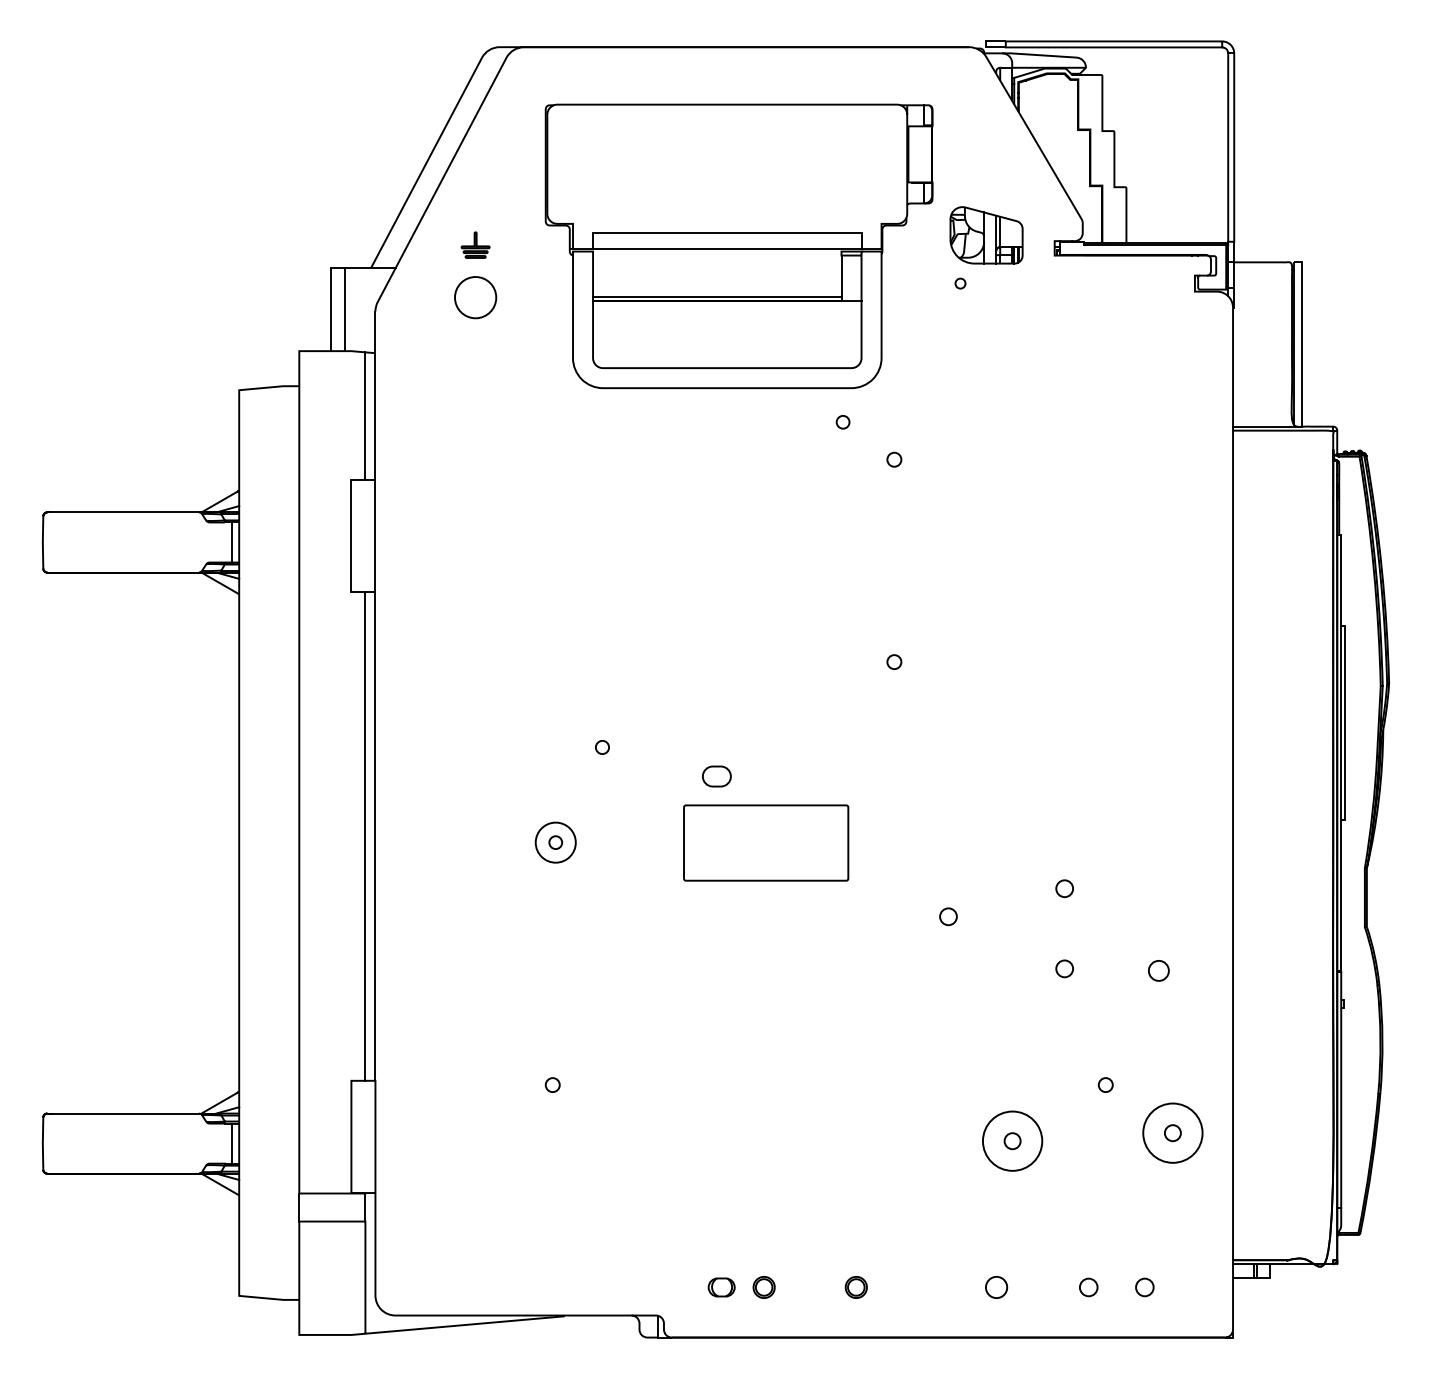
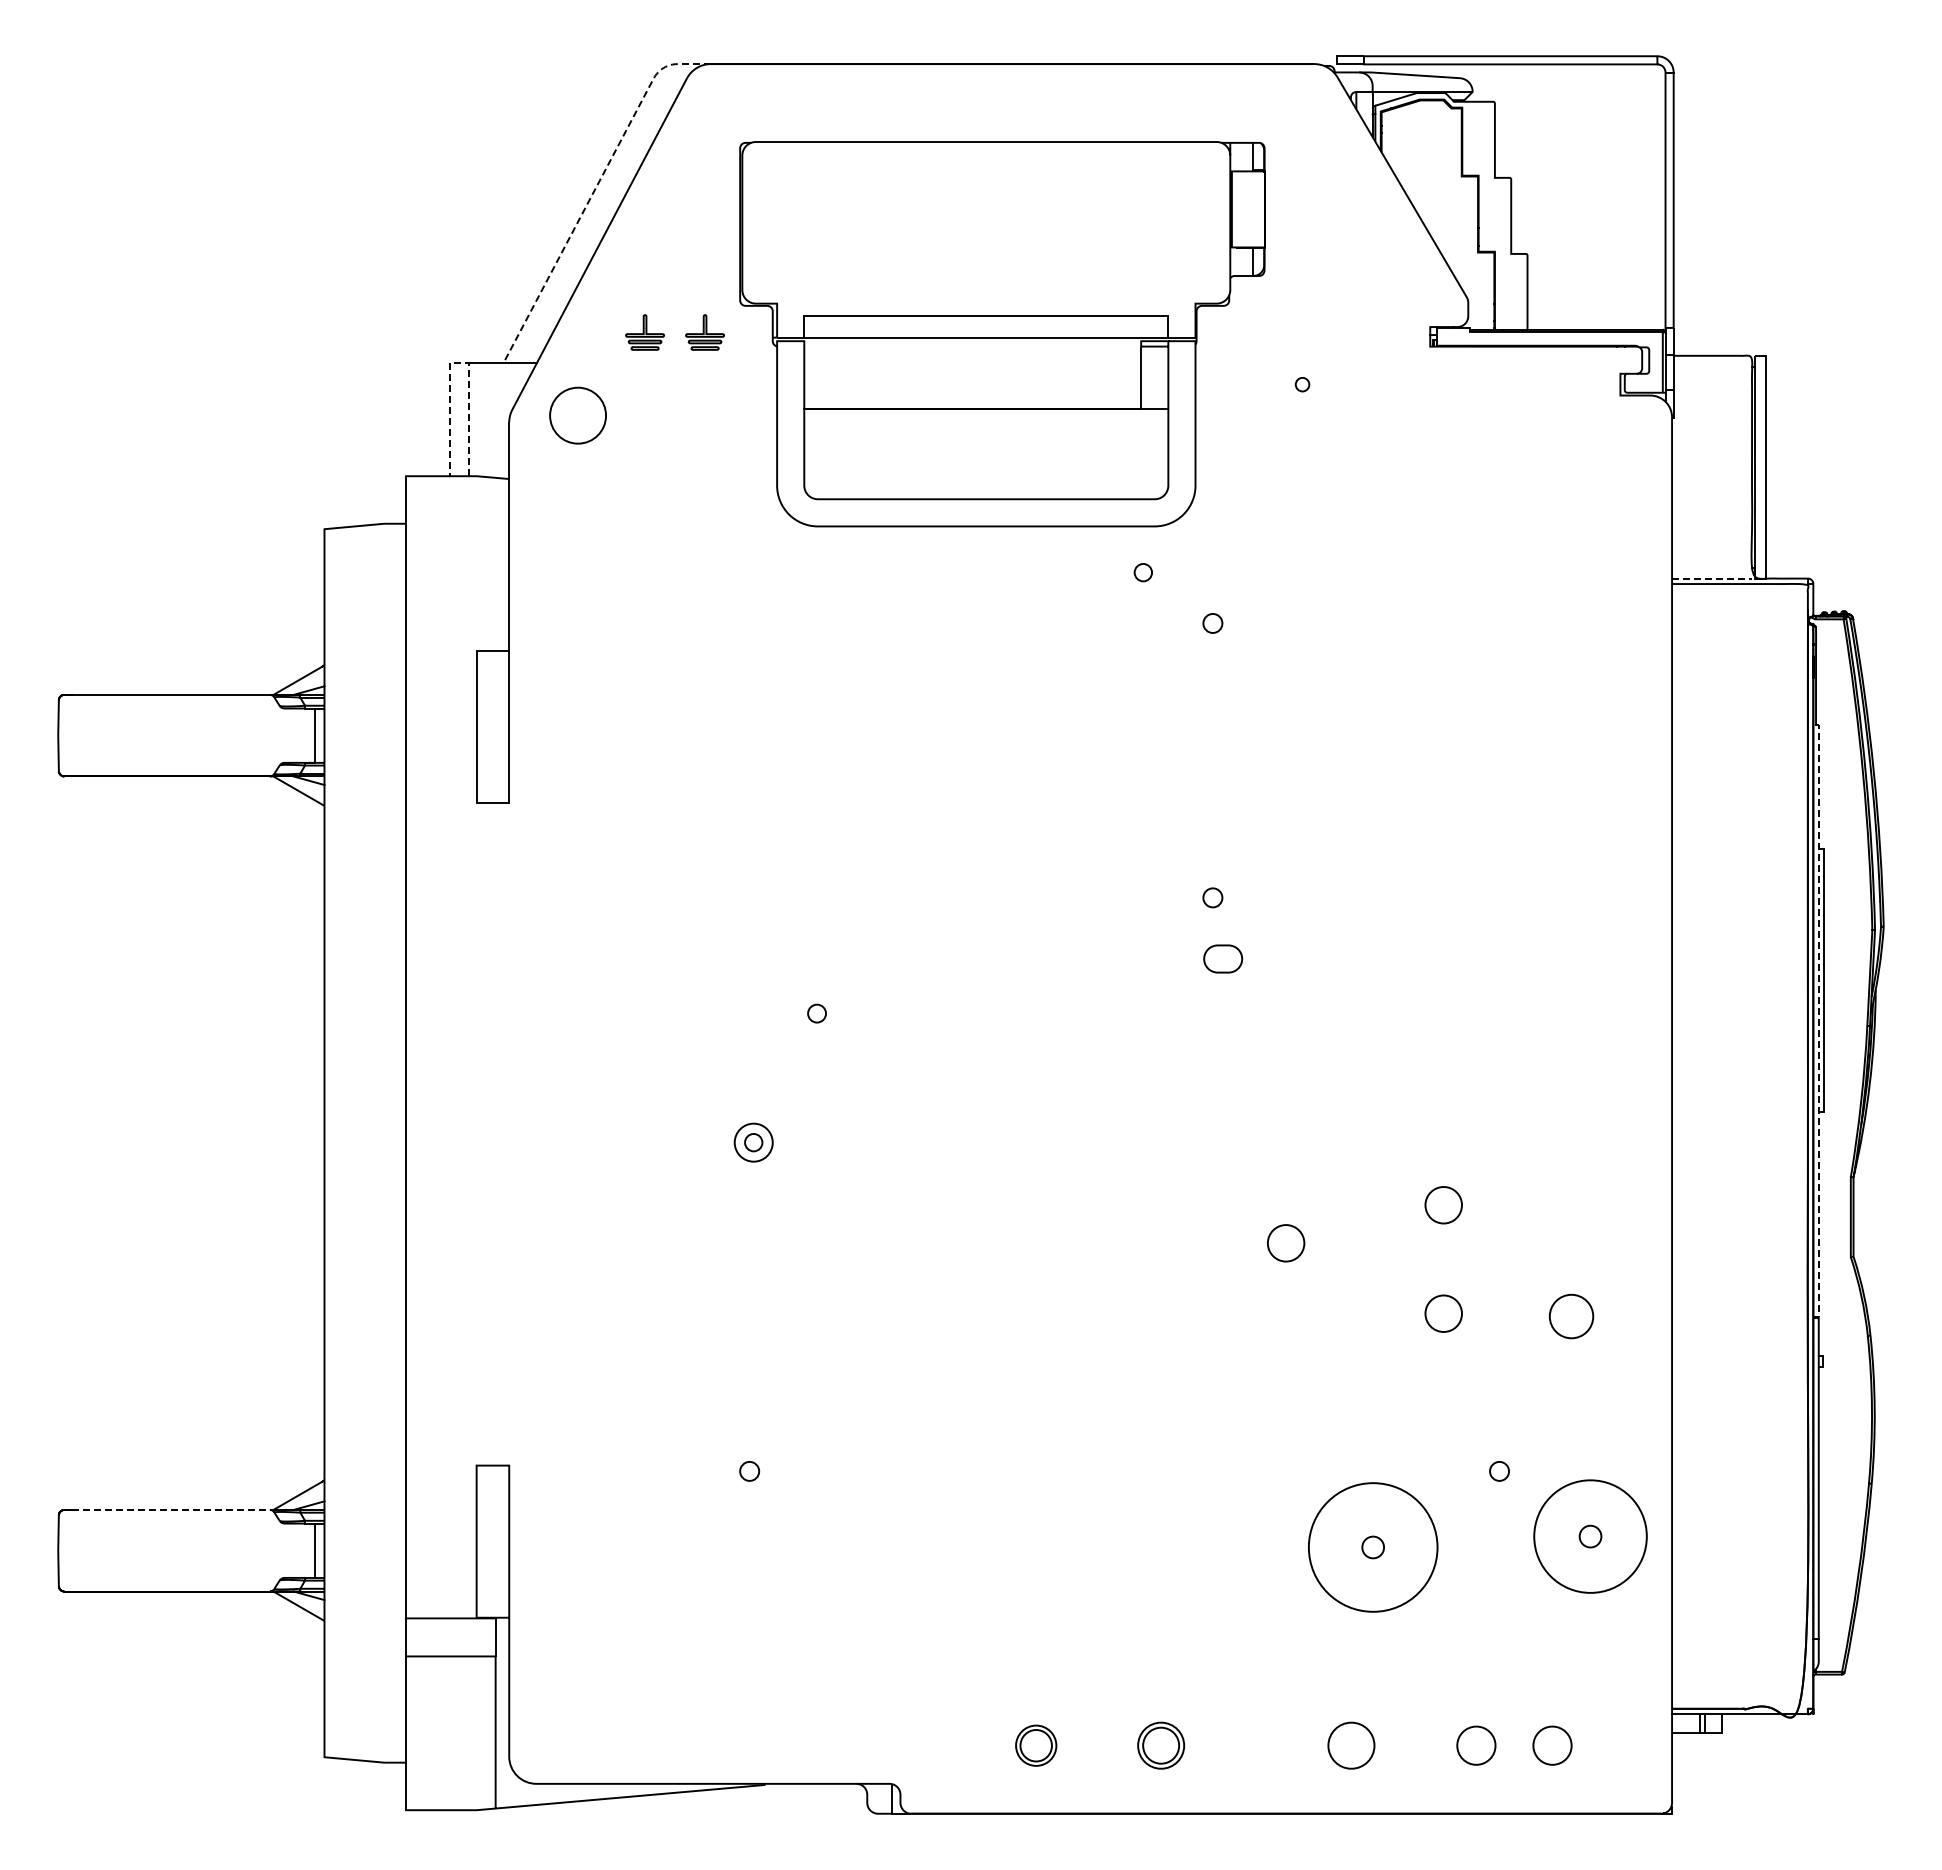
line: (439, 138) -> (595, 188), solid -> dashed
part: (986, 235) -> (1337, 319), removed
part: (519, 245) -> (704, 332), added
line: (338, 268) -> (458, 363), solid -> dashed
circle: (475, 297) -> (577, 415), moved
line: (717, 297) -> (972, 403), removed
line: (365, 415) -> (495, 563), removed
line: (1262, 426) -> (1712, 578), solid -> dashed
line: (1341, 752) -> (1818, 1020), solid -> dashed
part: (717, 776) -> (1223, 958), moved
line: (365, 835) -> (495, 1133), removed
line: (375, 835) -> (509, 1133), removed
circle: (555, 842) -> (753, 1142), size x0.7
part: (765, 843) -> (1038, 1143), removed
circle: (1064, 888) -> (1443, 1204), size x1.6
circle: (948, 916) -> (1286, 1242), size x1.6
circle: (1064, 968) -> (1443, 1313), size x1.6
circle: (1158, 970) -> (1571, 1316), size x1.6
line: (138, 1113) -> (188, 1509), solid -> dashed
circle: (1172, 1133) -> (1590, 1536), size x1.4
circle: (1012, 1141) -> (1372, 1547), size x1.6
part: (721, 1287) -> (978, 1745), removed
part: (764, 1287) -> (1036, 1745), size x1.4
part: (856, 1287) -> (1161, 1745), size x1.6
circle: (996, 1287) -> (1351, 1745), size x1.6
circle: (1088, 1287) -> (1476, 1745), size x1.6
circle: (1144, 1287) -> (1552, 1745), size x1.6

